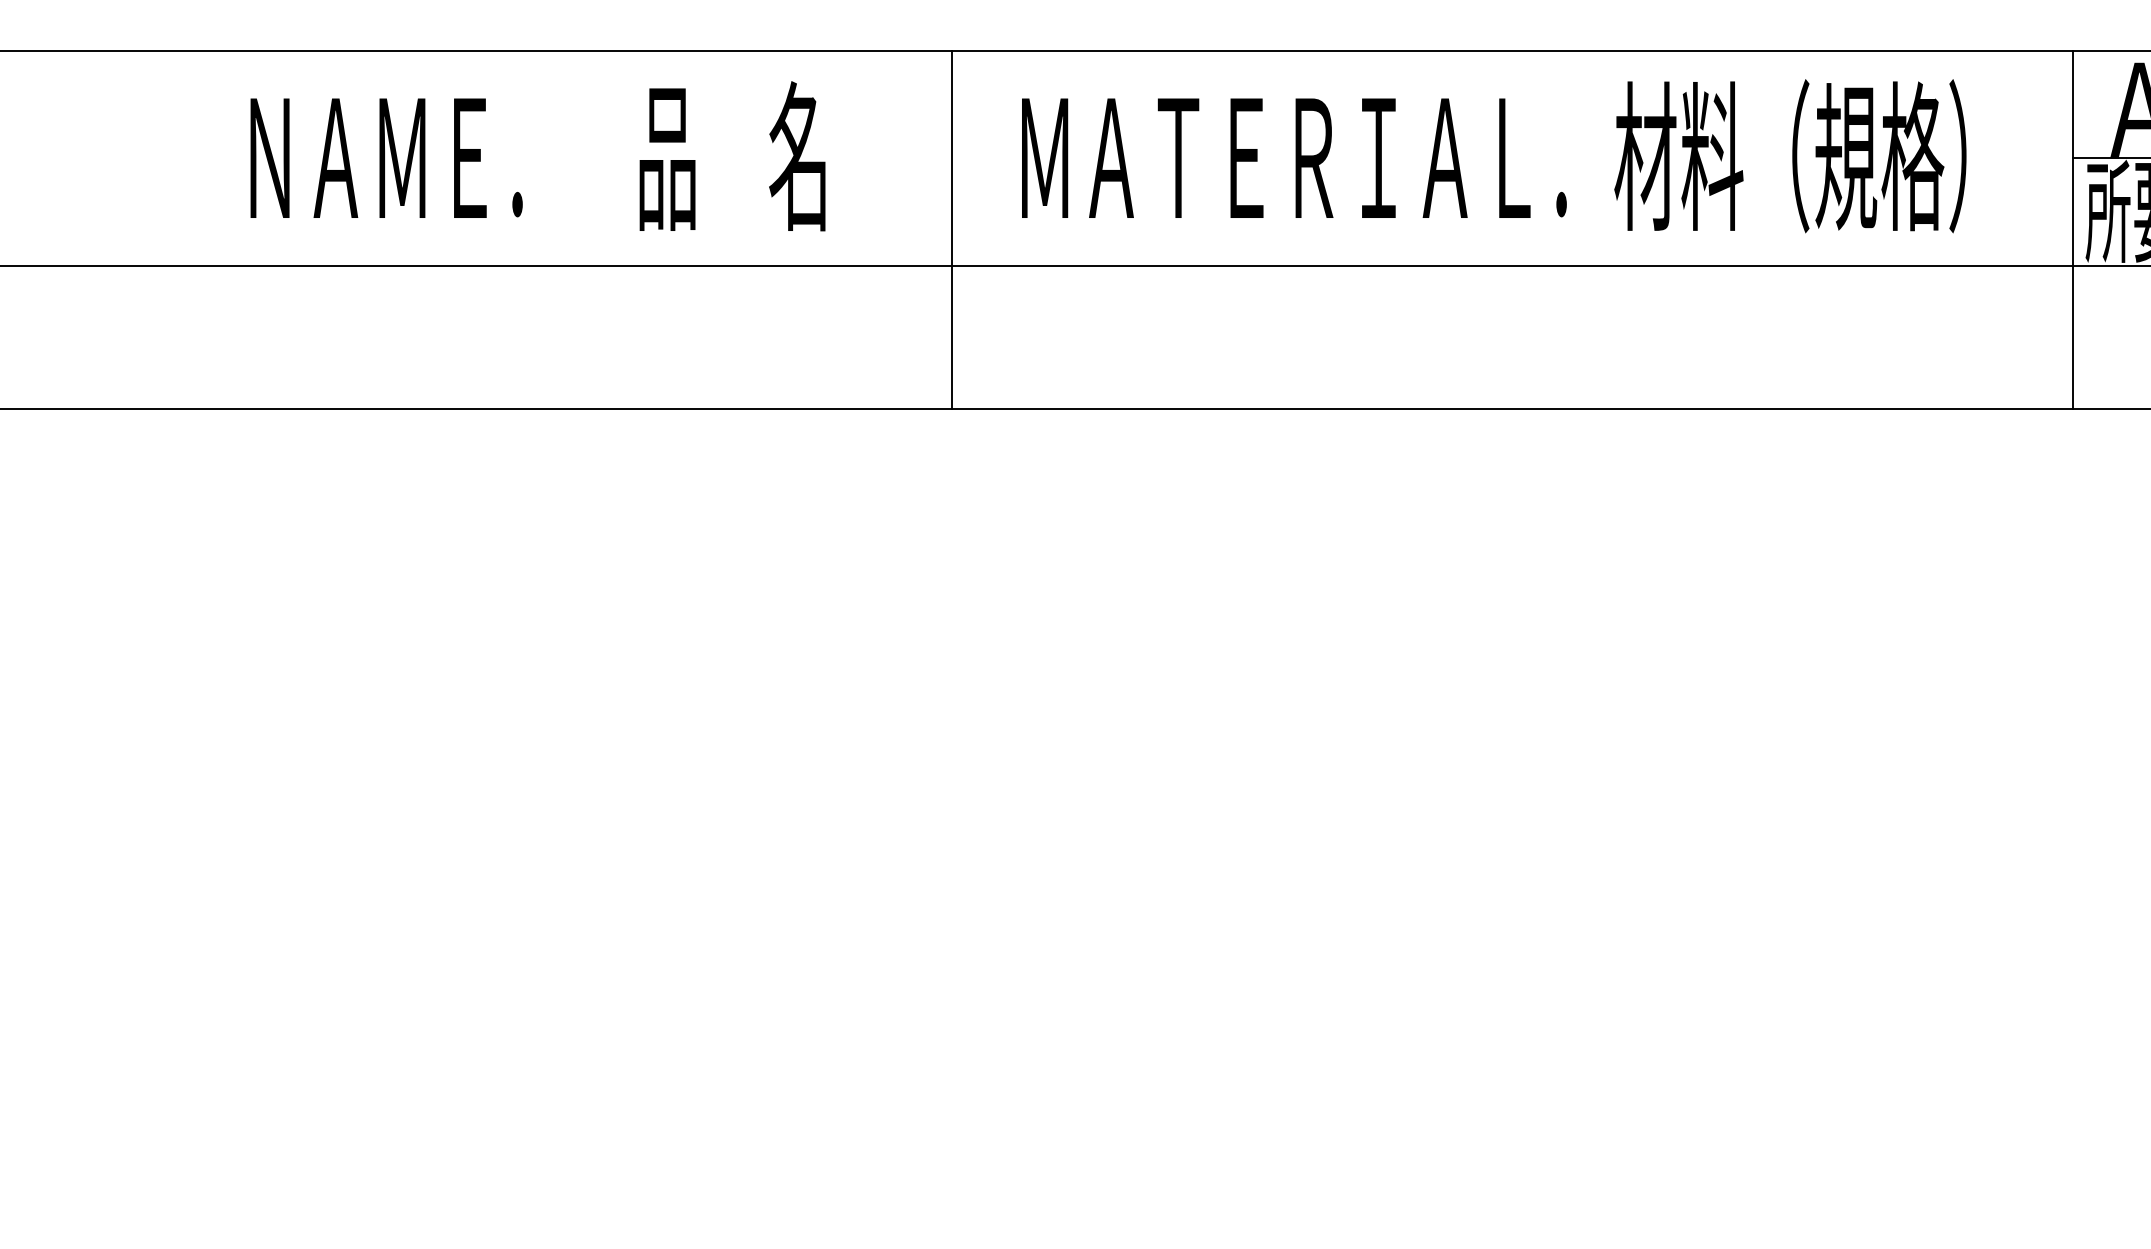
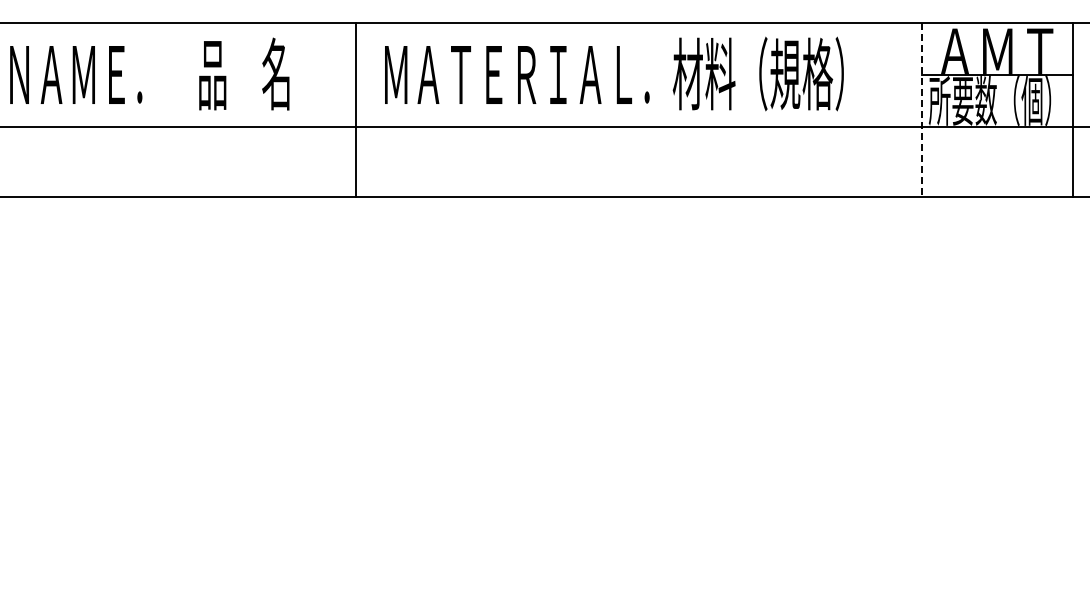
text: (537, 155) -> (149, 73), moved
text: (1494, 155) -> (614, 73), moved
line: (953, 229) -> (356, 109), moved
line: (2072, 229) -> (922, 109), solid -> dashed

